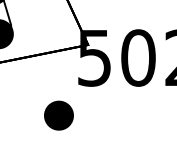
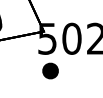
part: (58, 114) -> (50, 70), moved

